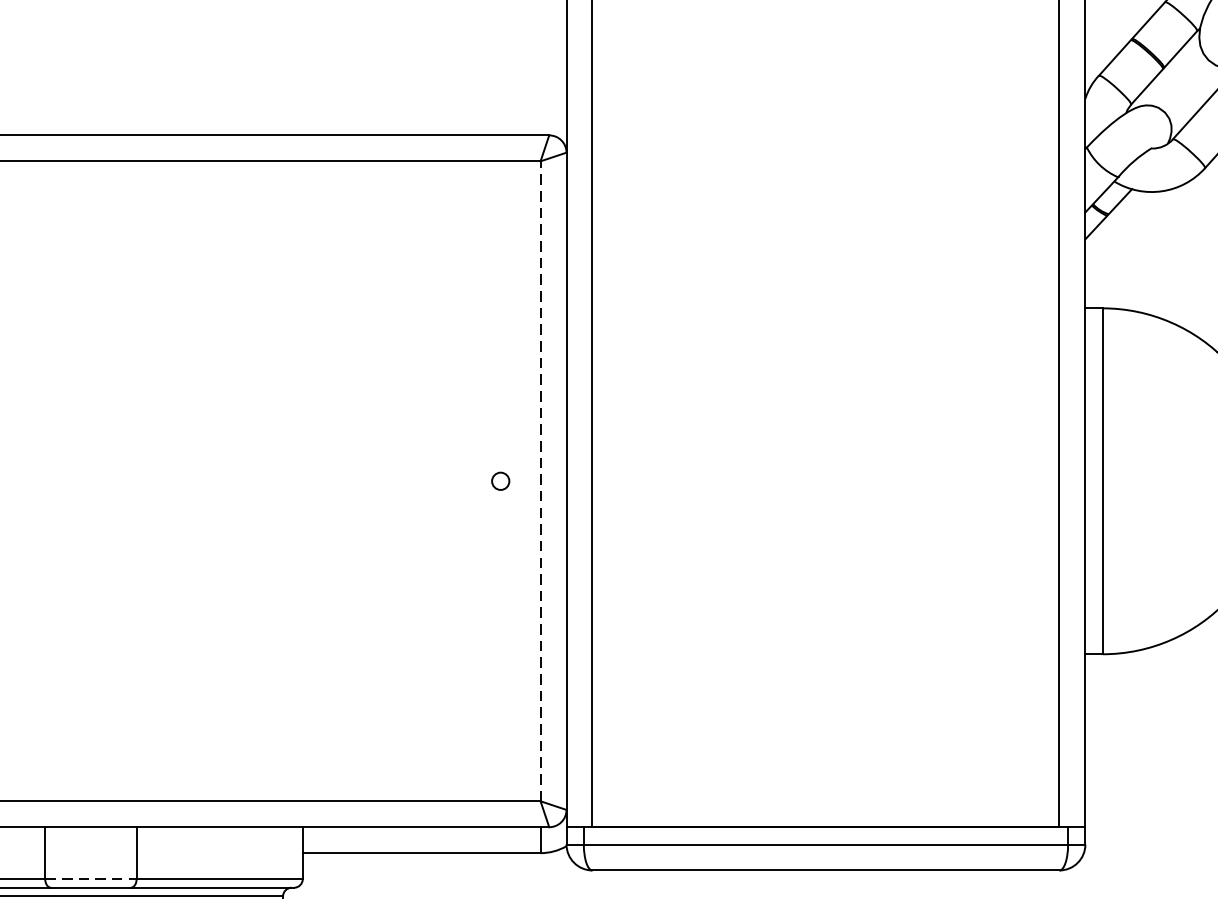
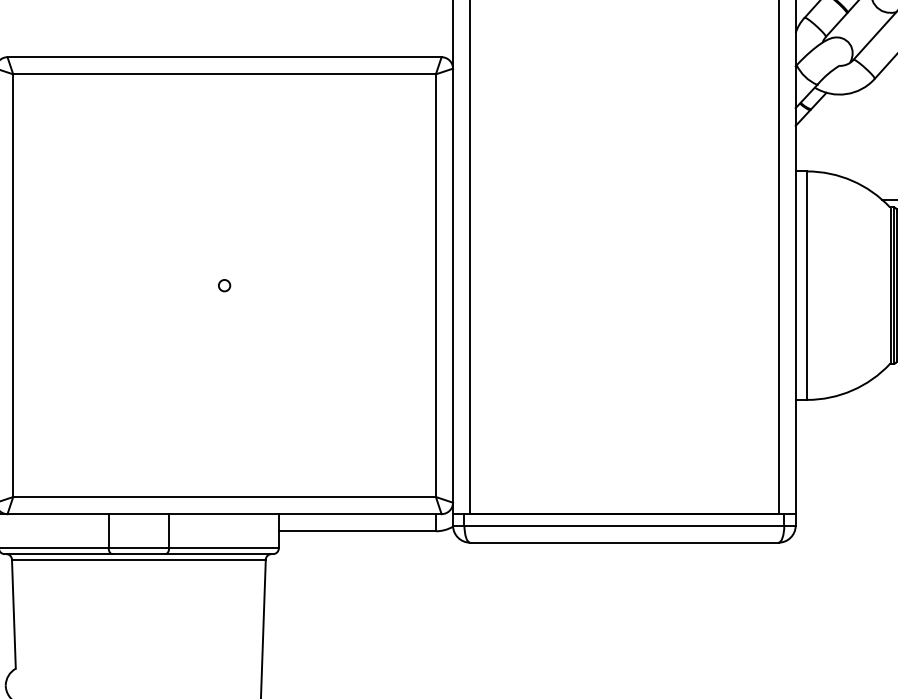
circle: (500, 481) -> (224, 285), moved
line: (539, 481) -> (435, 285), dashed -> solid
line: (91, 879) -> (139, 548), dashed -> solid

